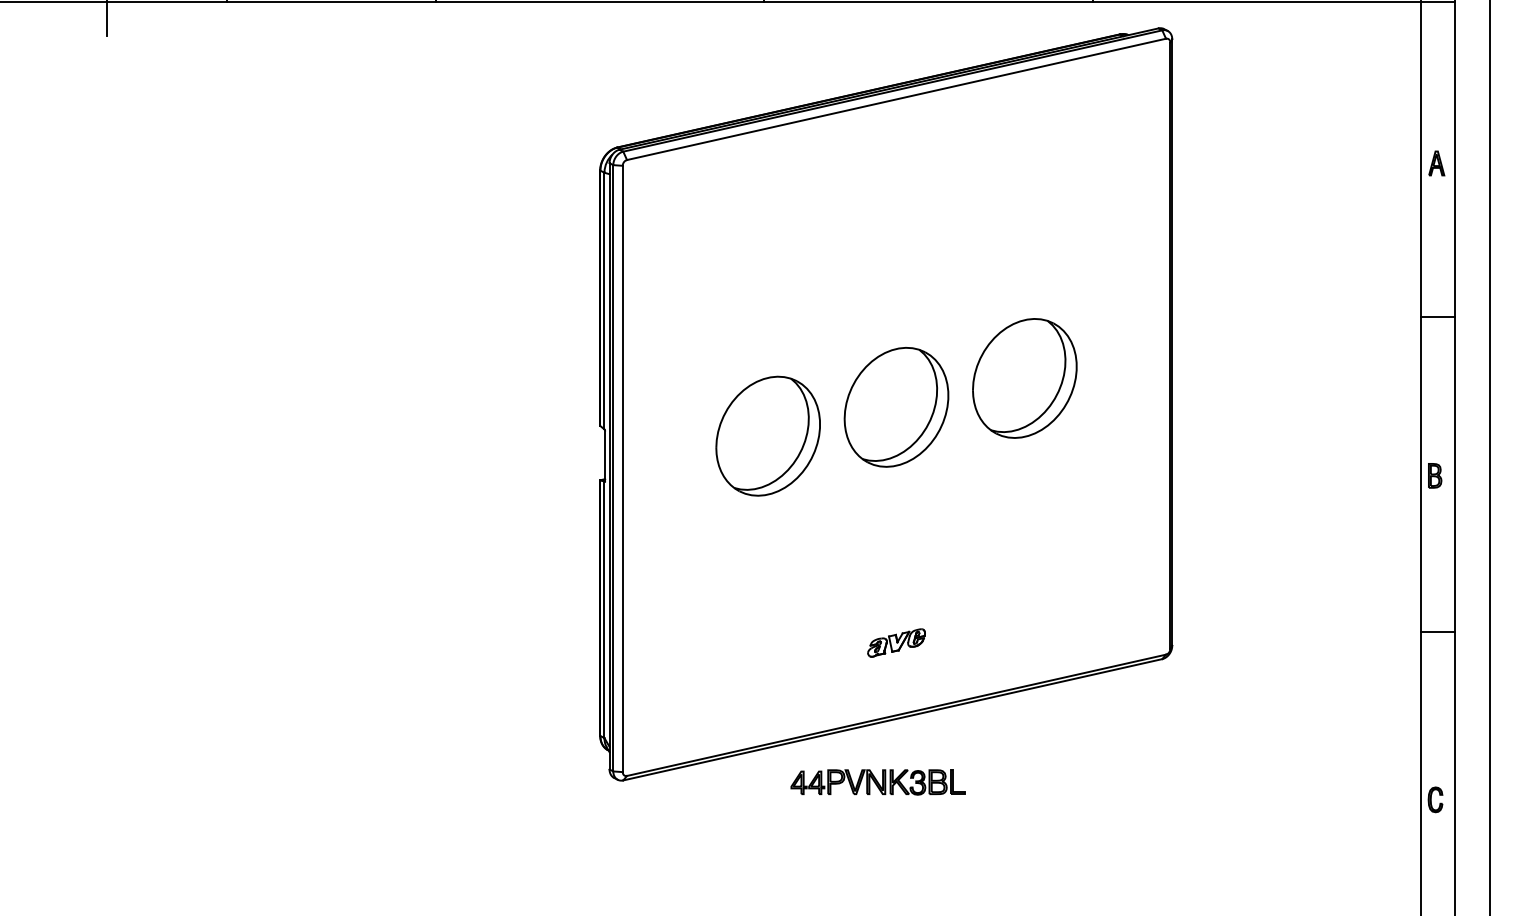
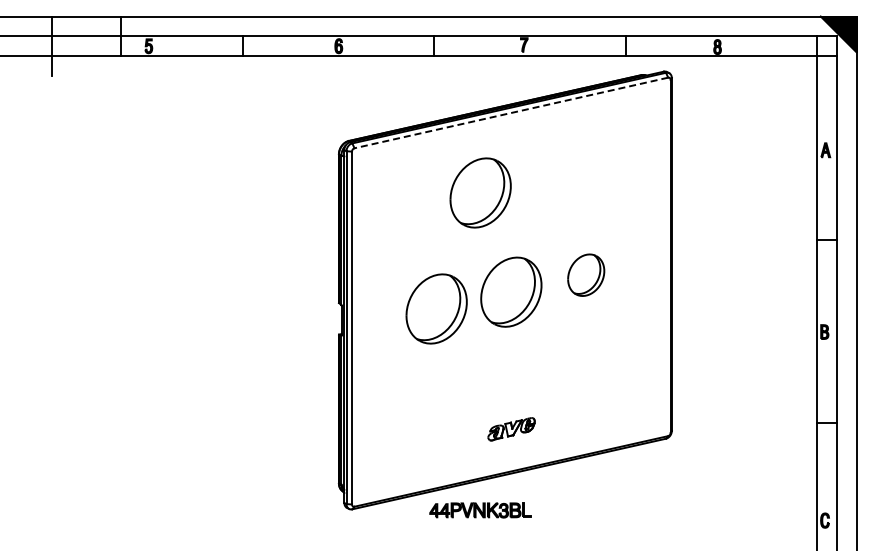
line: (896, 98) -> (511, 112), solid -> dashed
part: (843, 236) -> (480, 192), added
part: (1025, 376) -> (586, 274), size x0.6
part: (895, 643) -> (510, 429), size x1.4
part: (877, 782) -> (480, 510), moved

